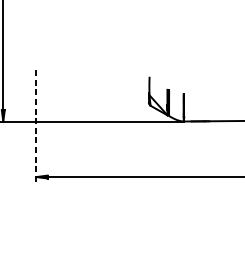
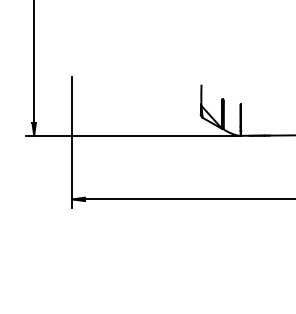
line: (36, 127) -> (72, 142), dashed -> solid

